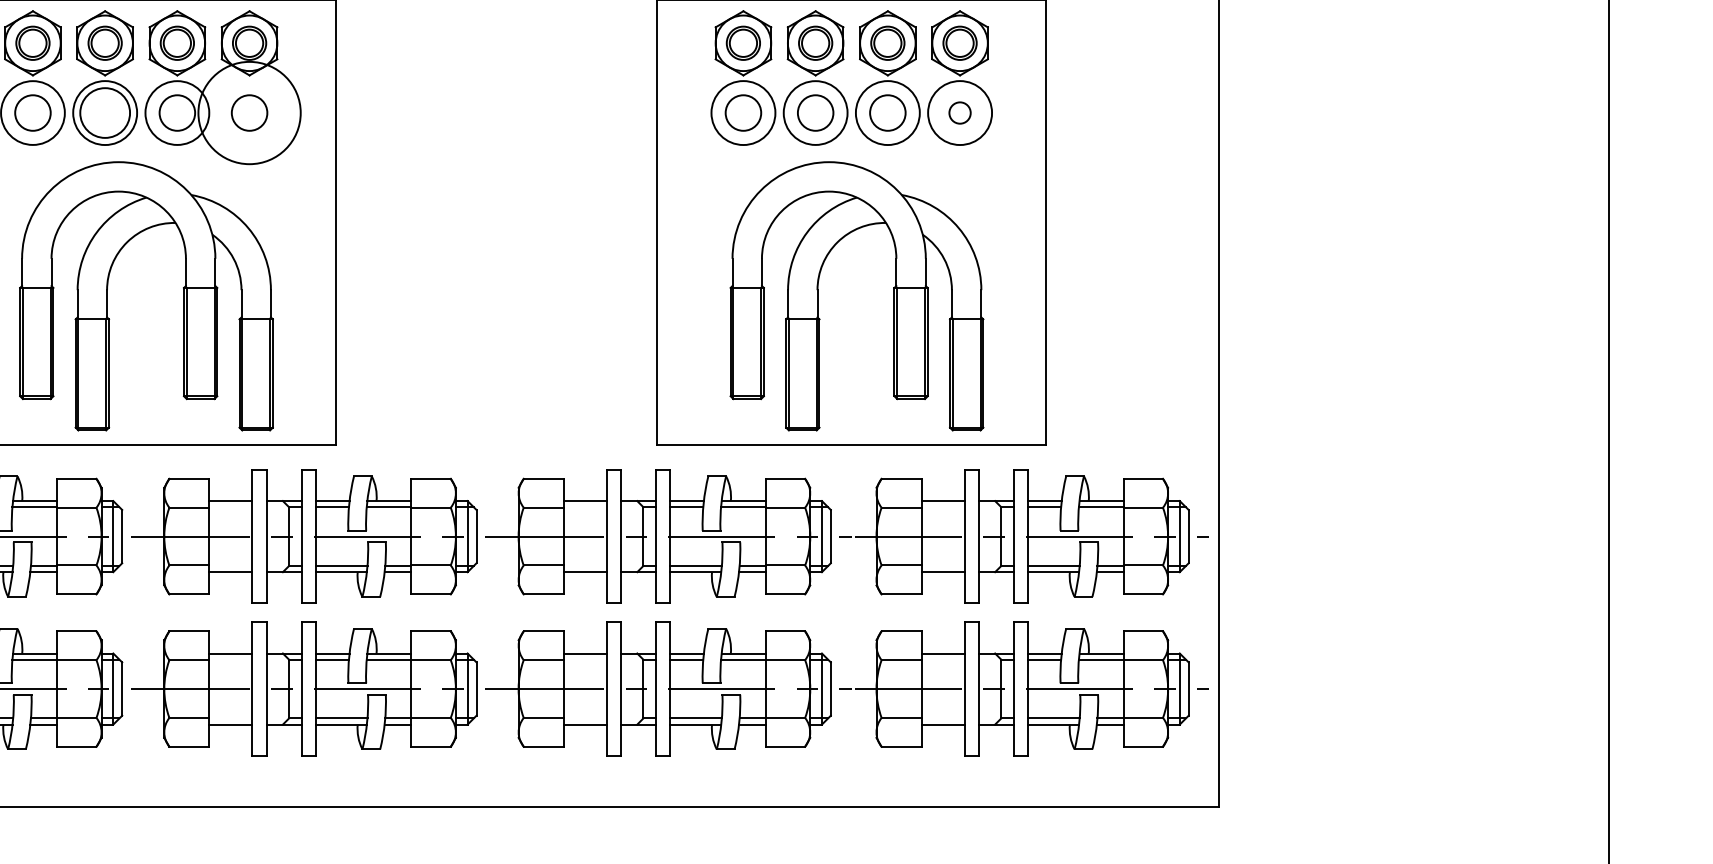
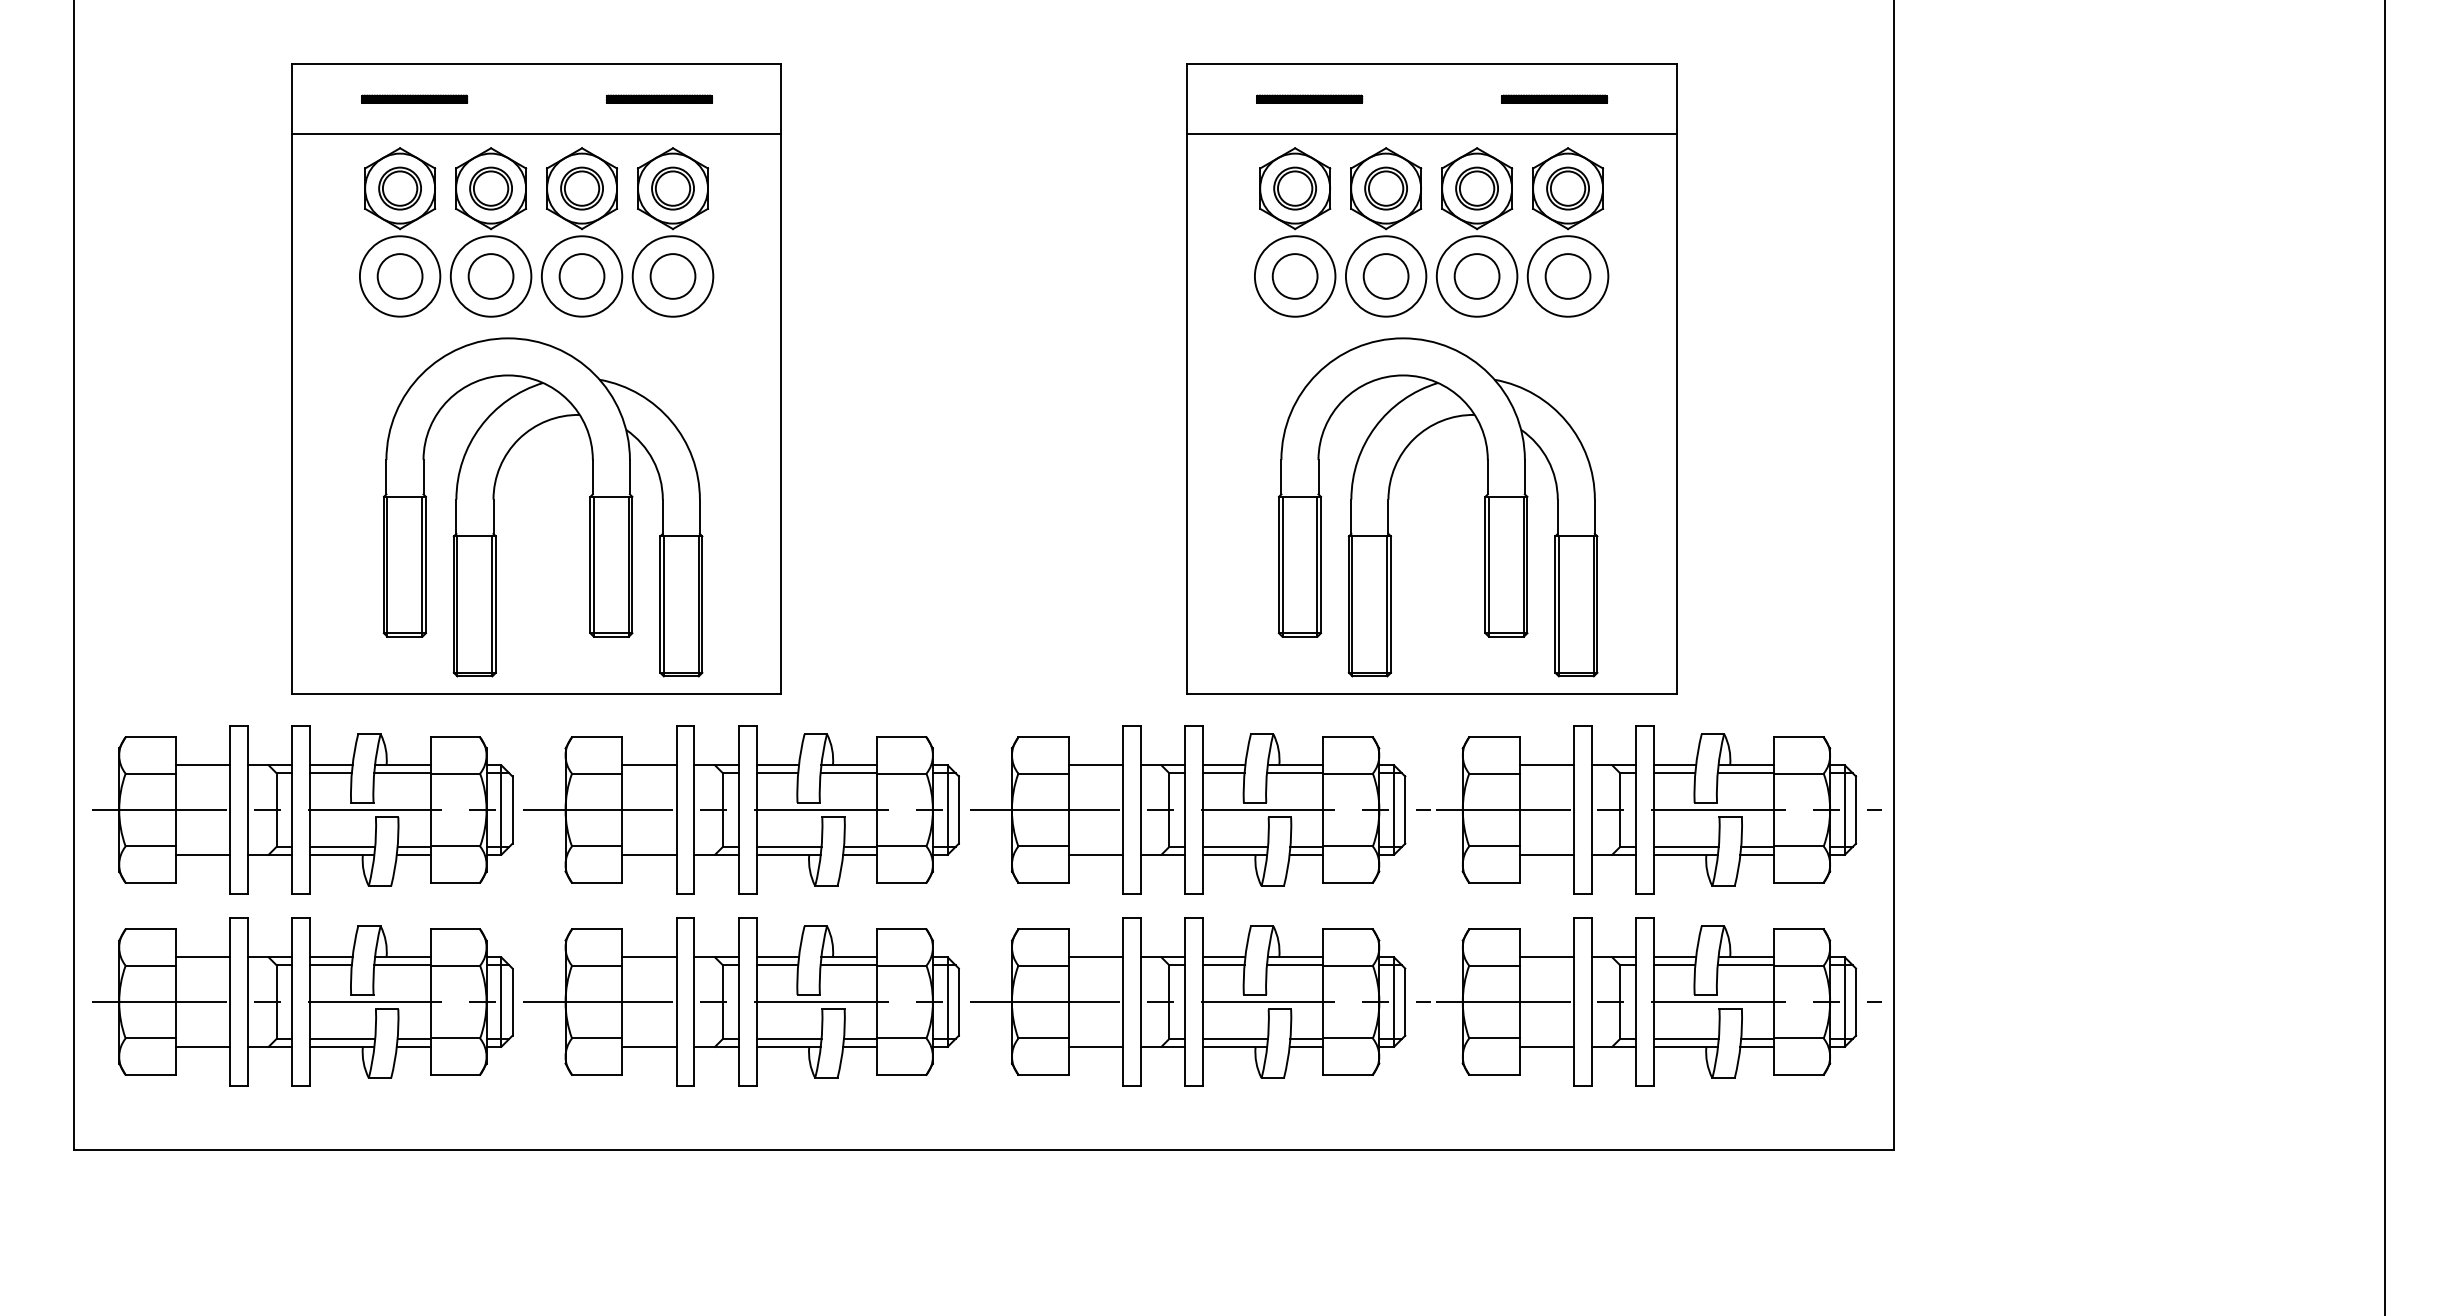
circle: (104, 113) -> (490, 276), size x0.71
circle: (249, 113) -> (672, 276), size x0.62
circle: (959, 113) -> (1567, 276), size x1.67

